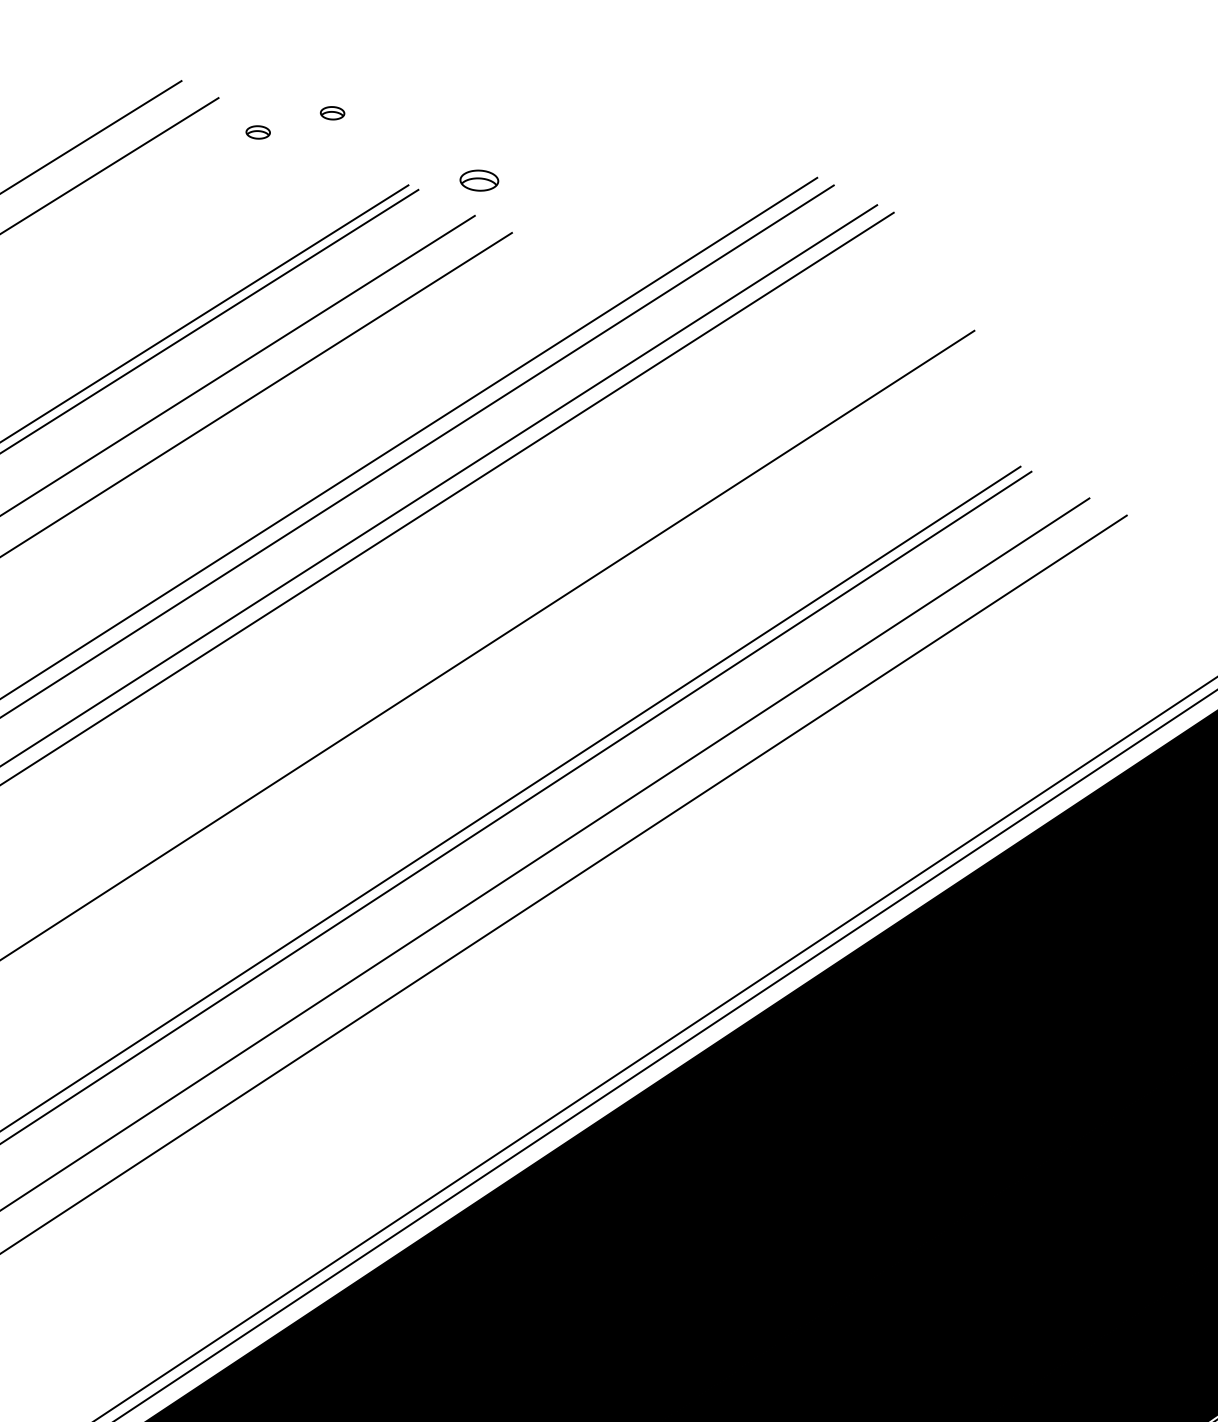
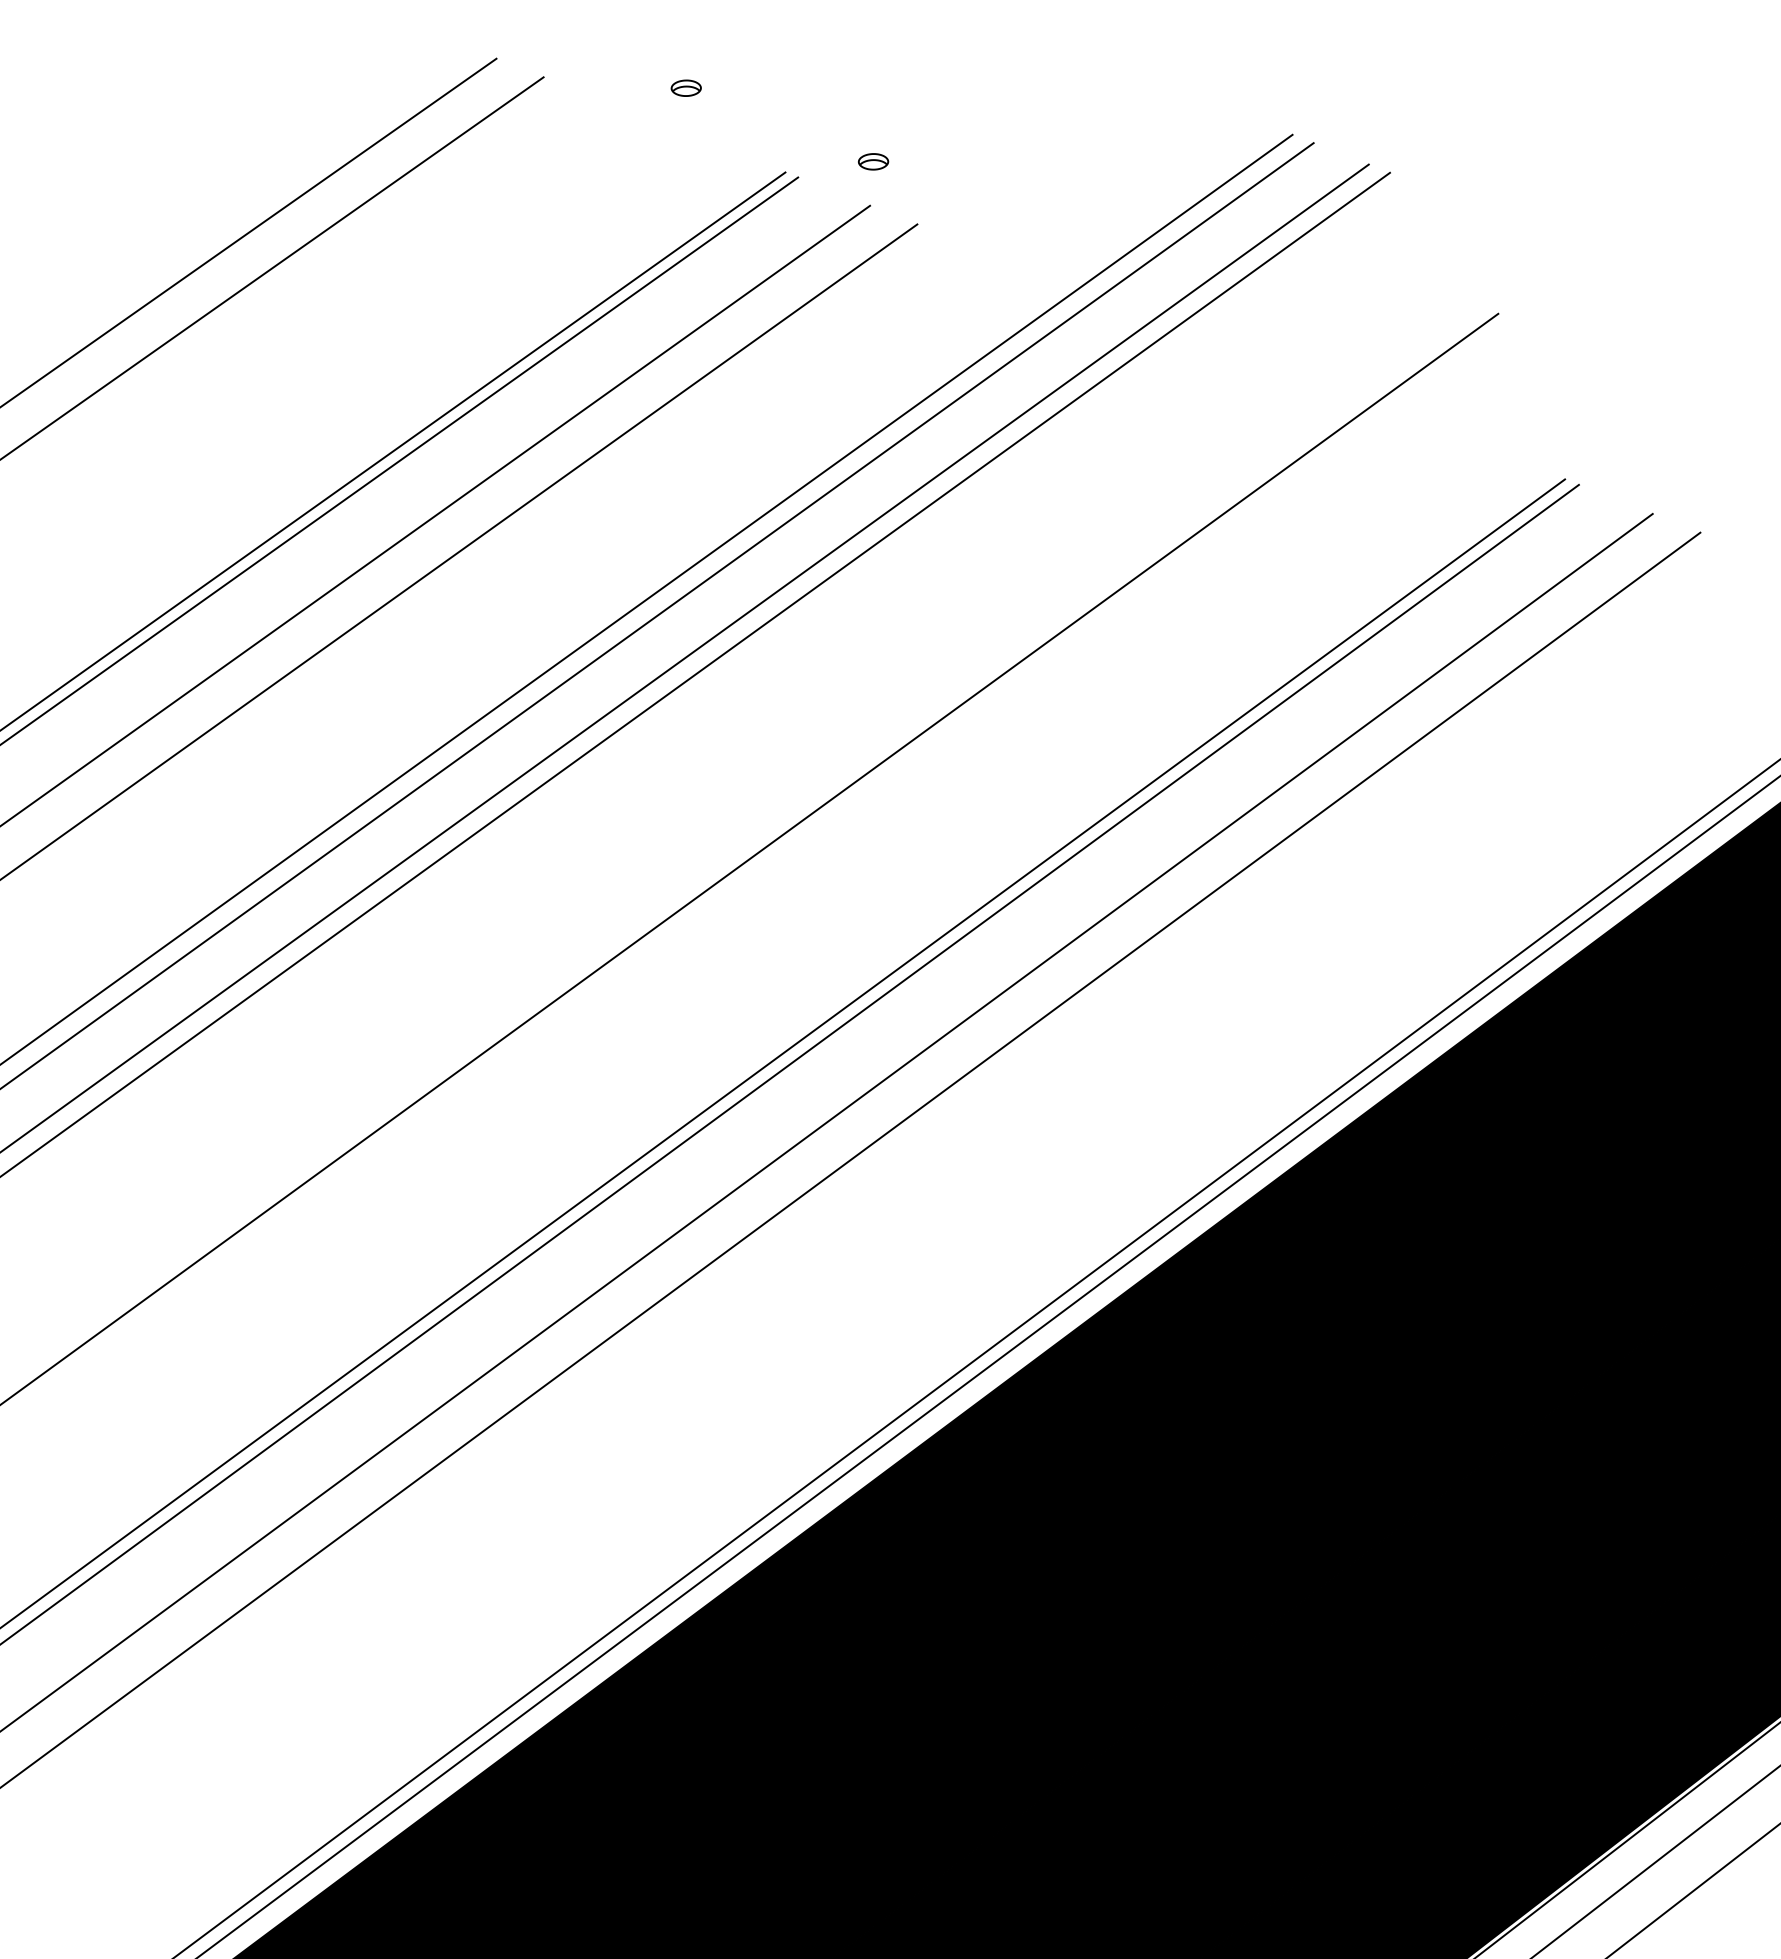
part: (257, 131) -> (594, 116), removed
part: (479, 180) -> (873, 161), size x0.62

